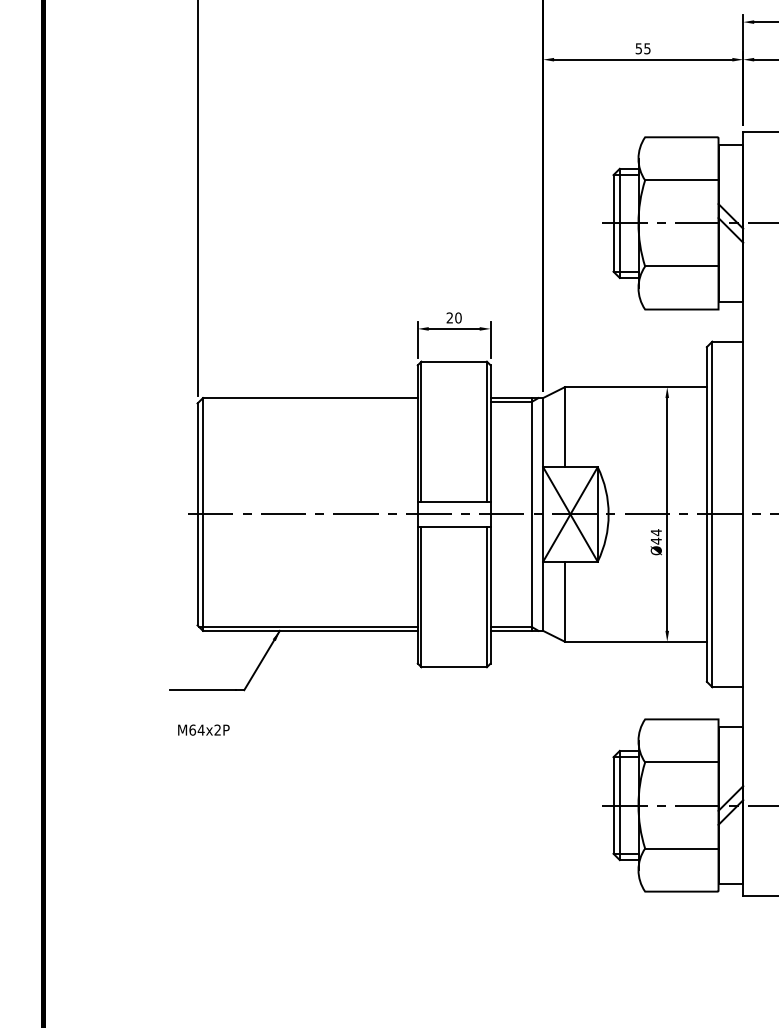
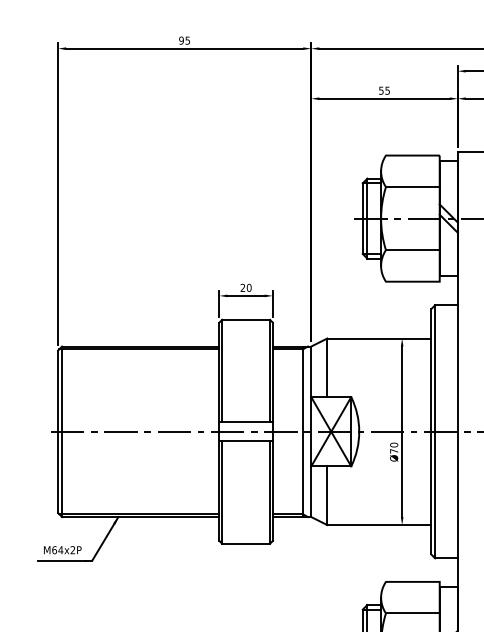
line: (308, 401) -> (139, 349), added
text: (655, 536) -> (393, 447), Ø44 -> Ø70
text: (203, 729) -> (62, 549), moved

